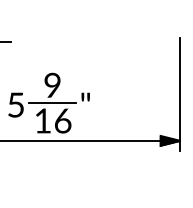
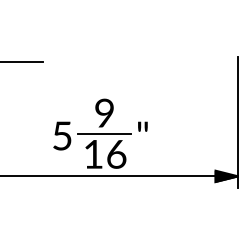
part: (49, 102) -> (100, 133), moved

